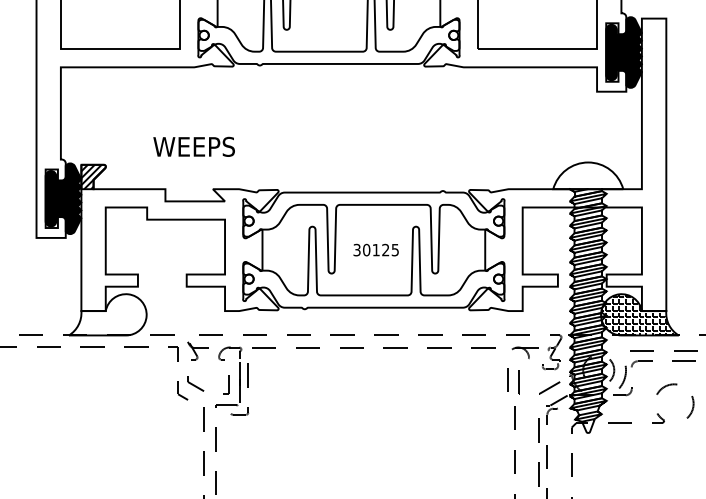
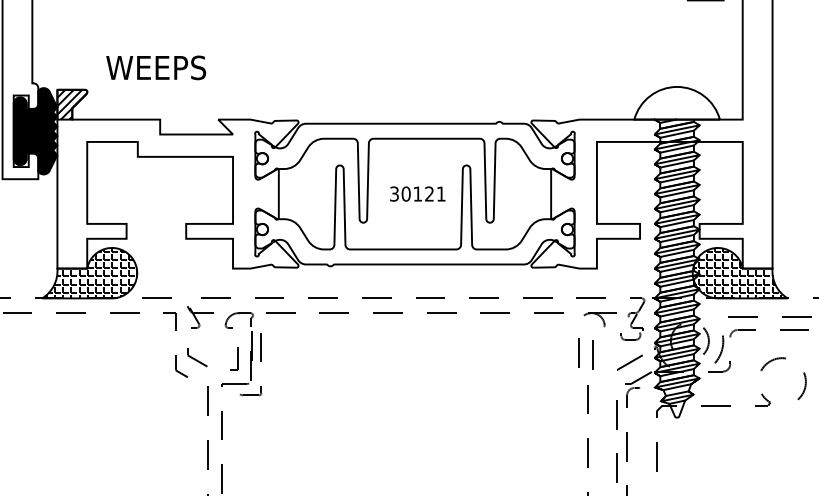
text: (193, 146) -> (155, 67), moved
text: (394, 250) -> (440, 194), 30125 -> 30121
hatch: (109, 314) -> (91, 272), added

